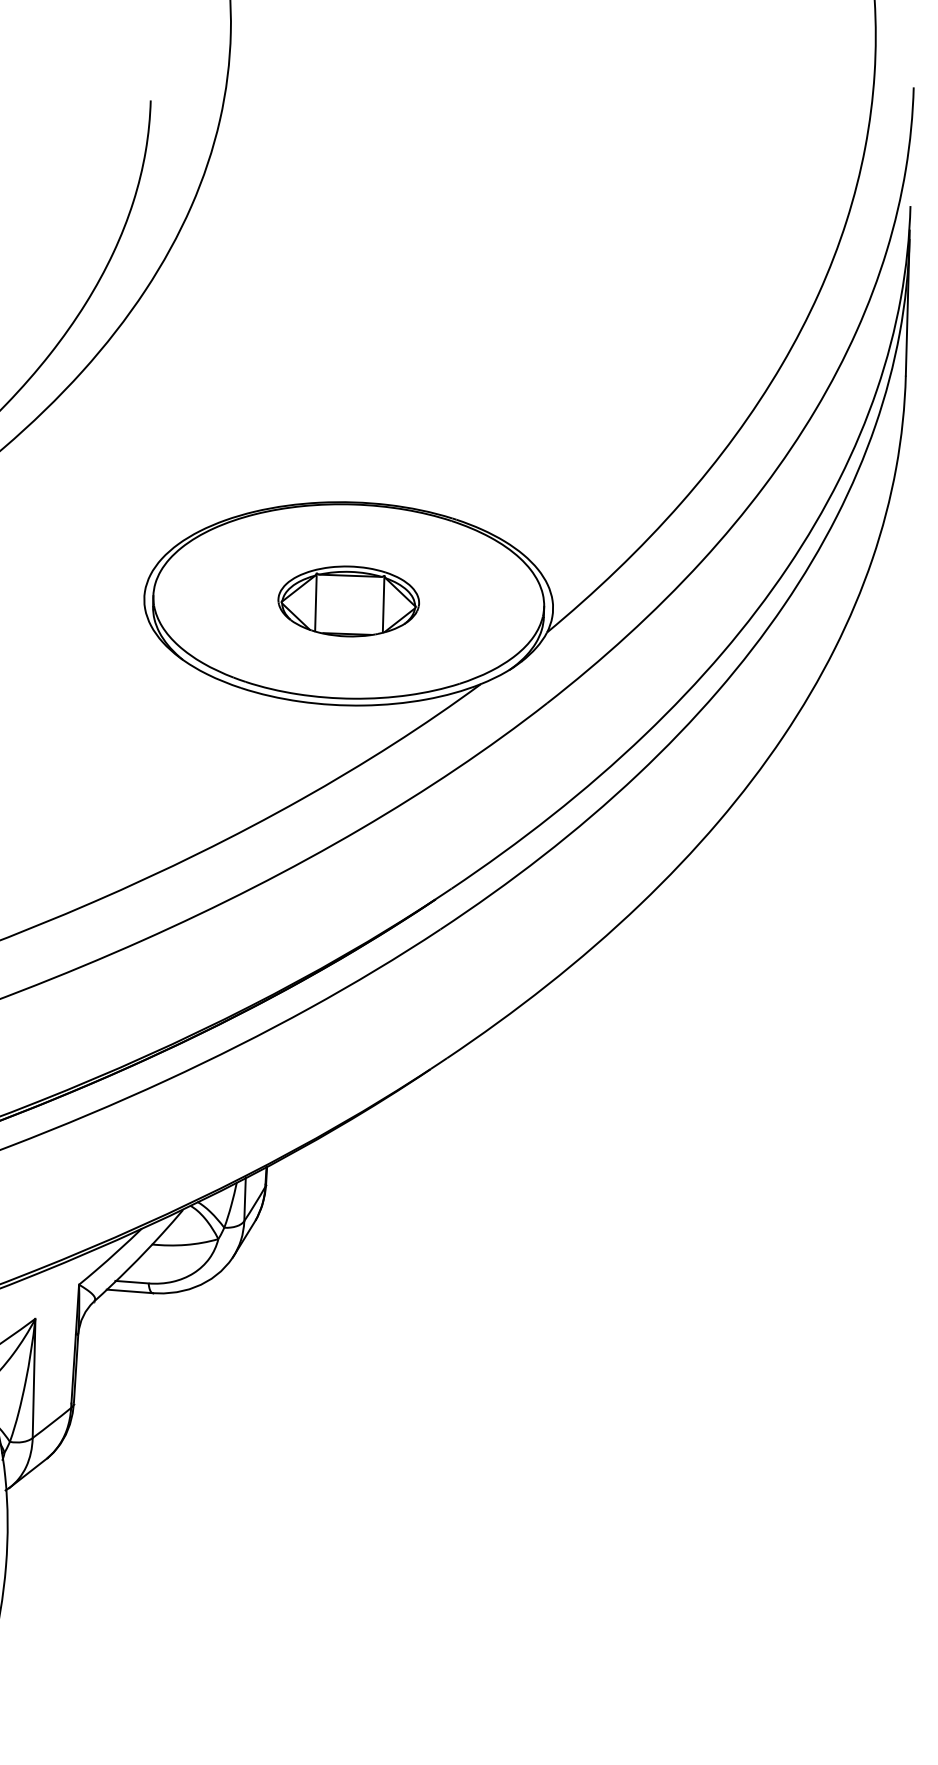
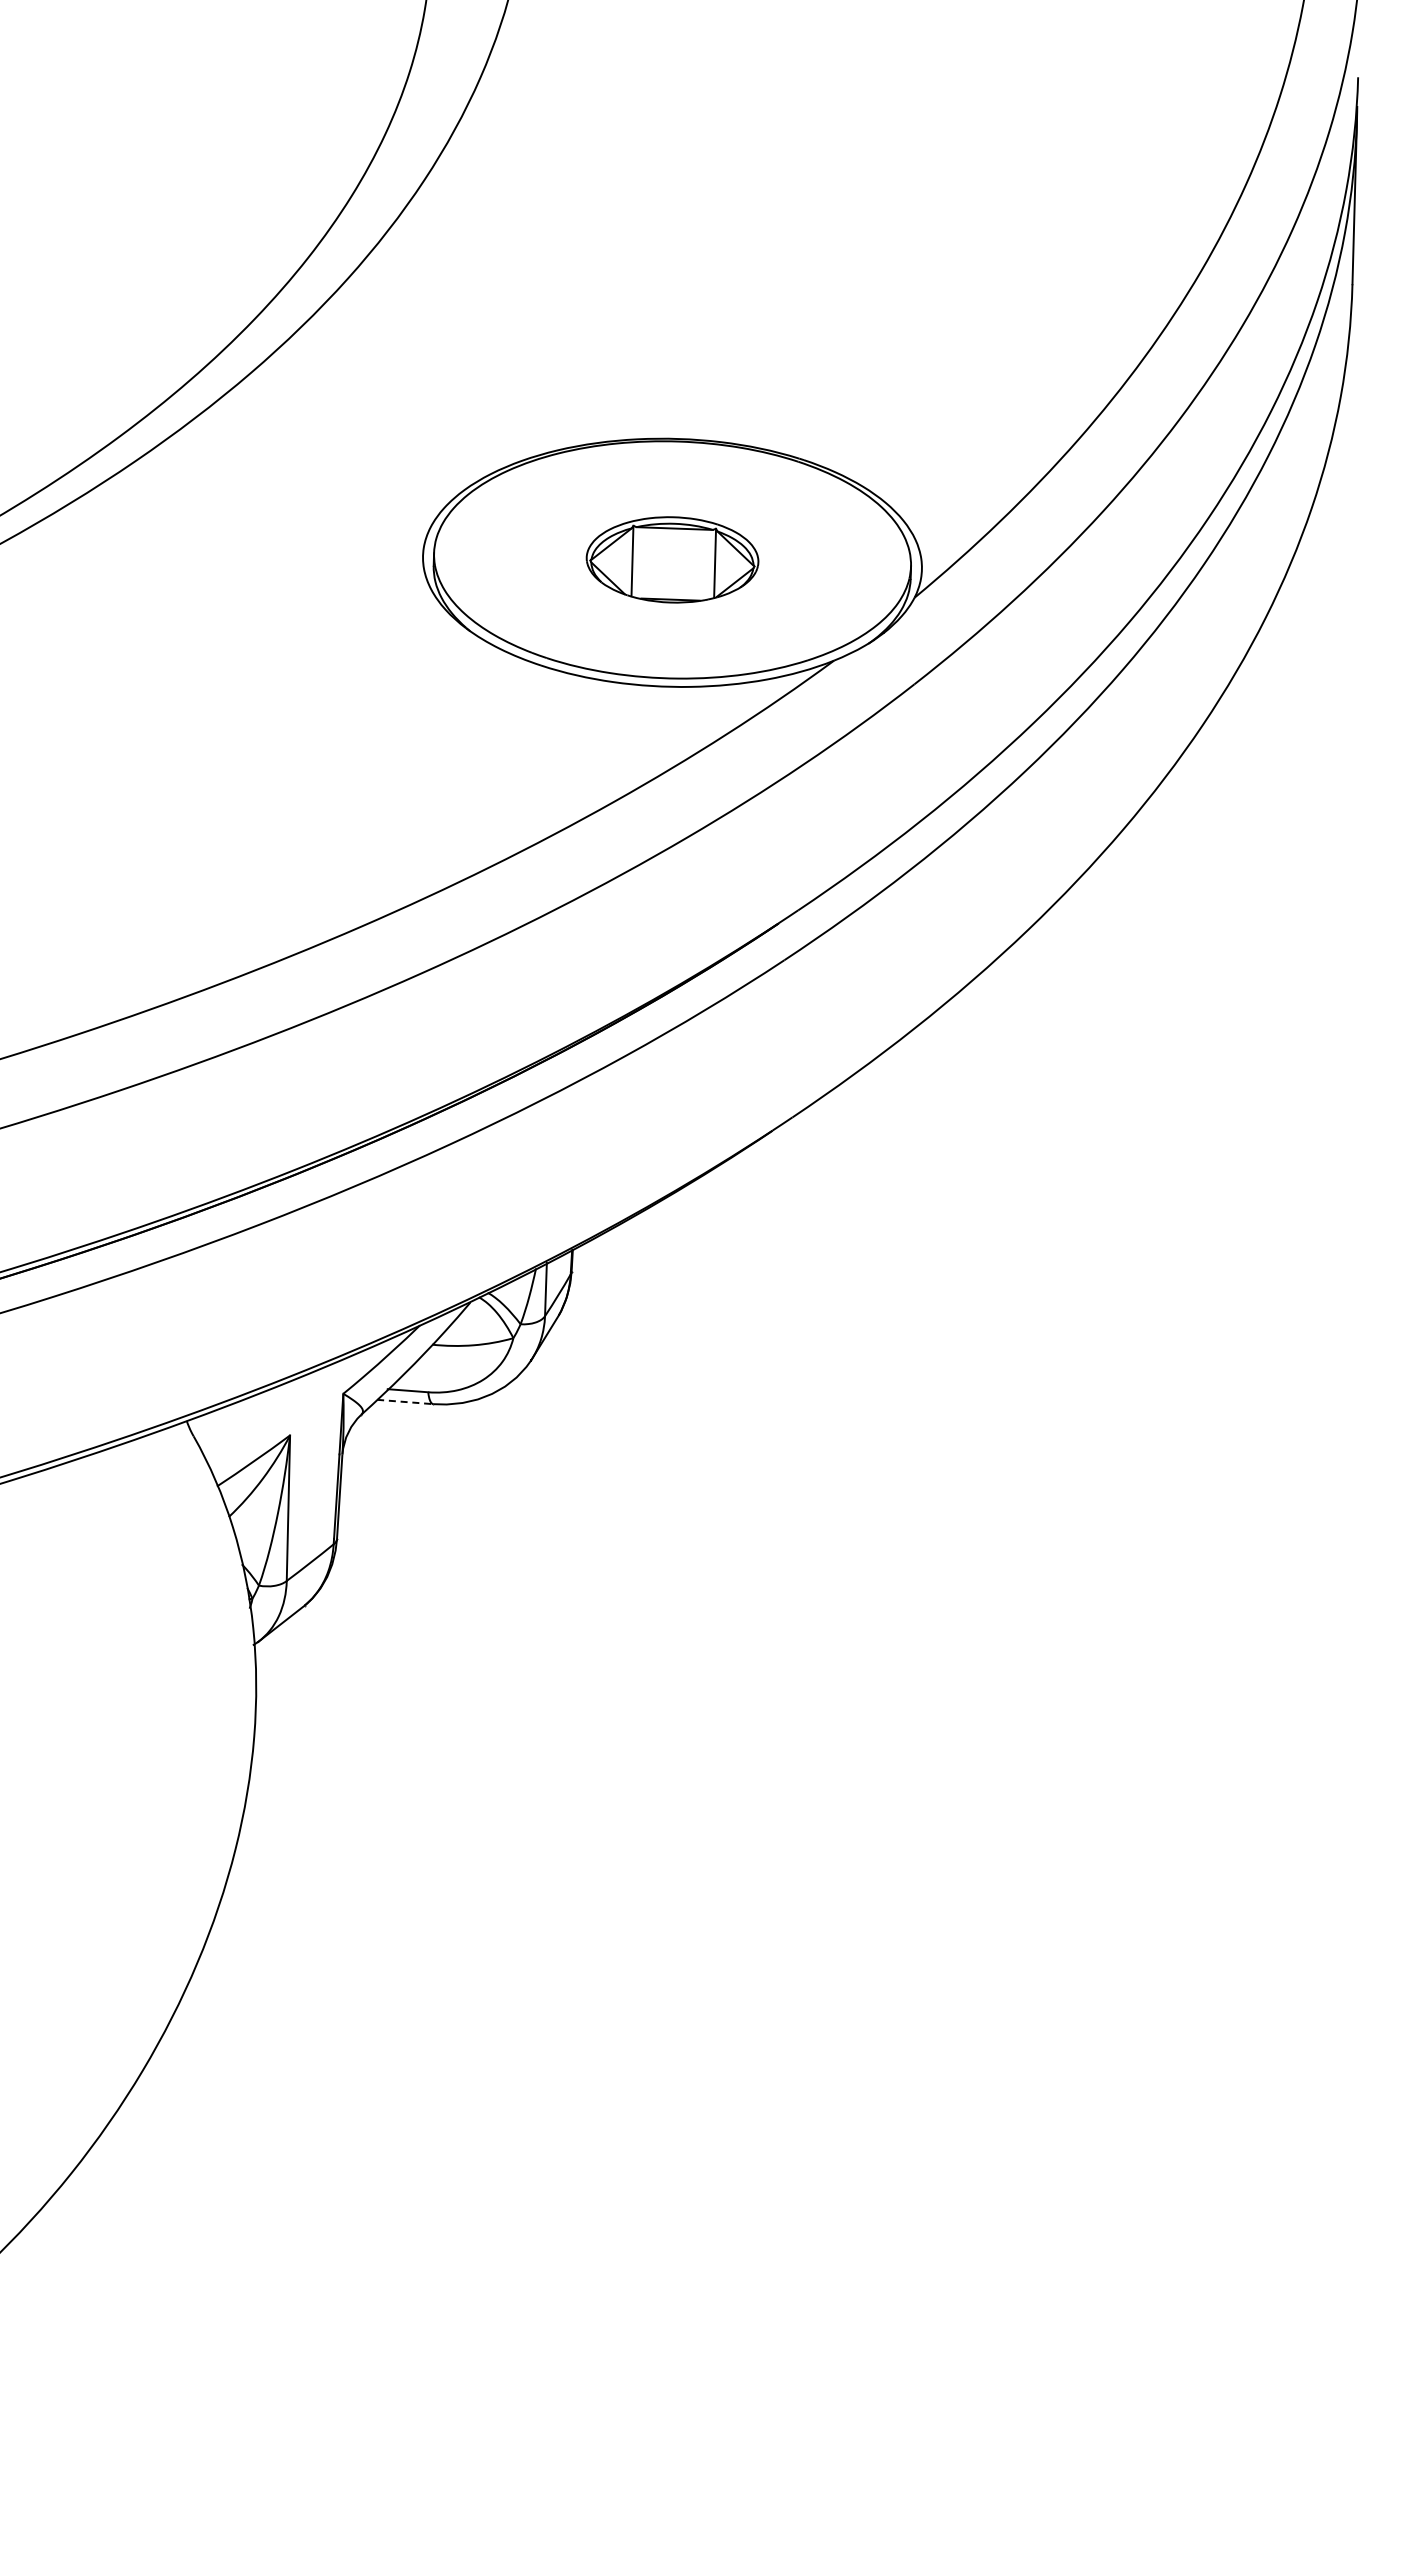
line: (129, 1291) -> (405, 1402), solid -> dashed

